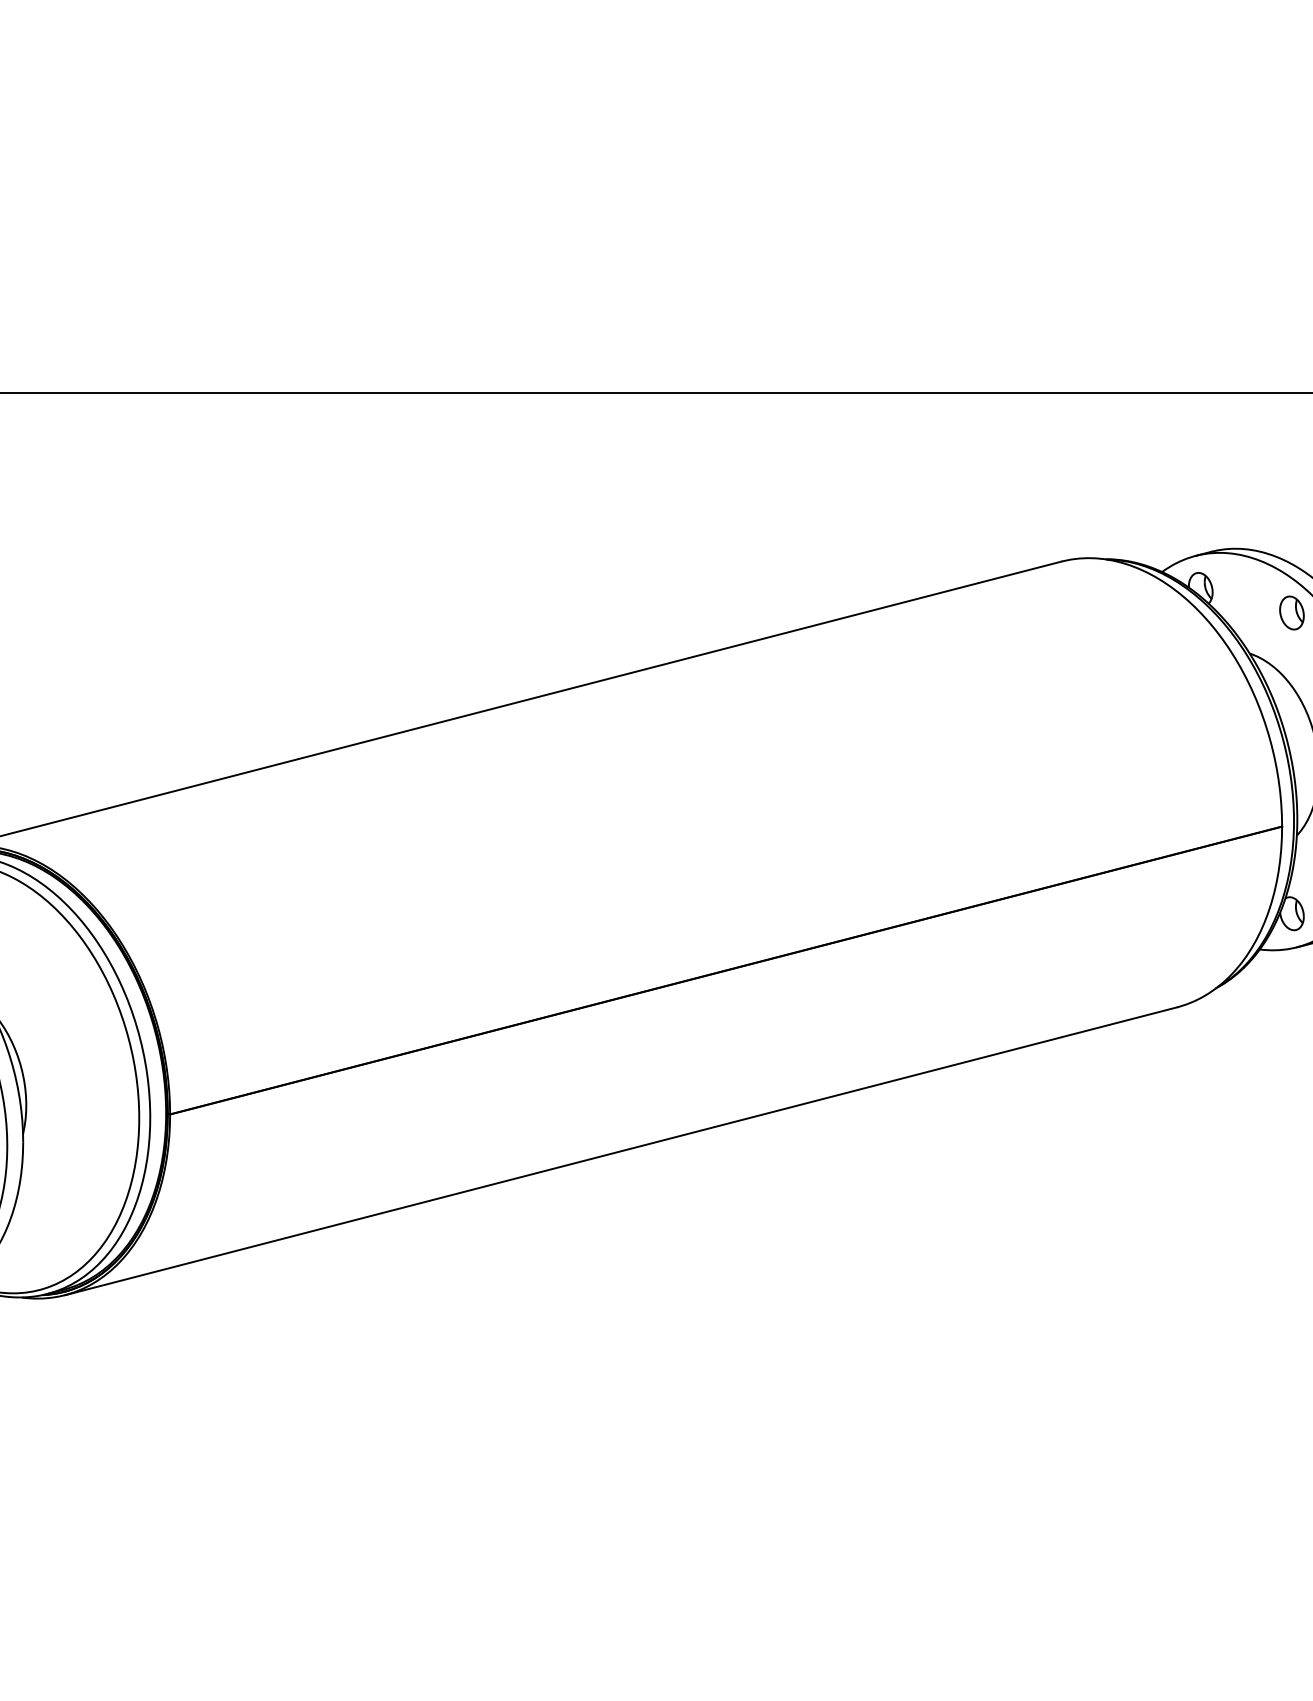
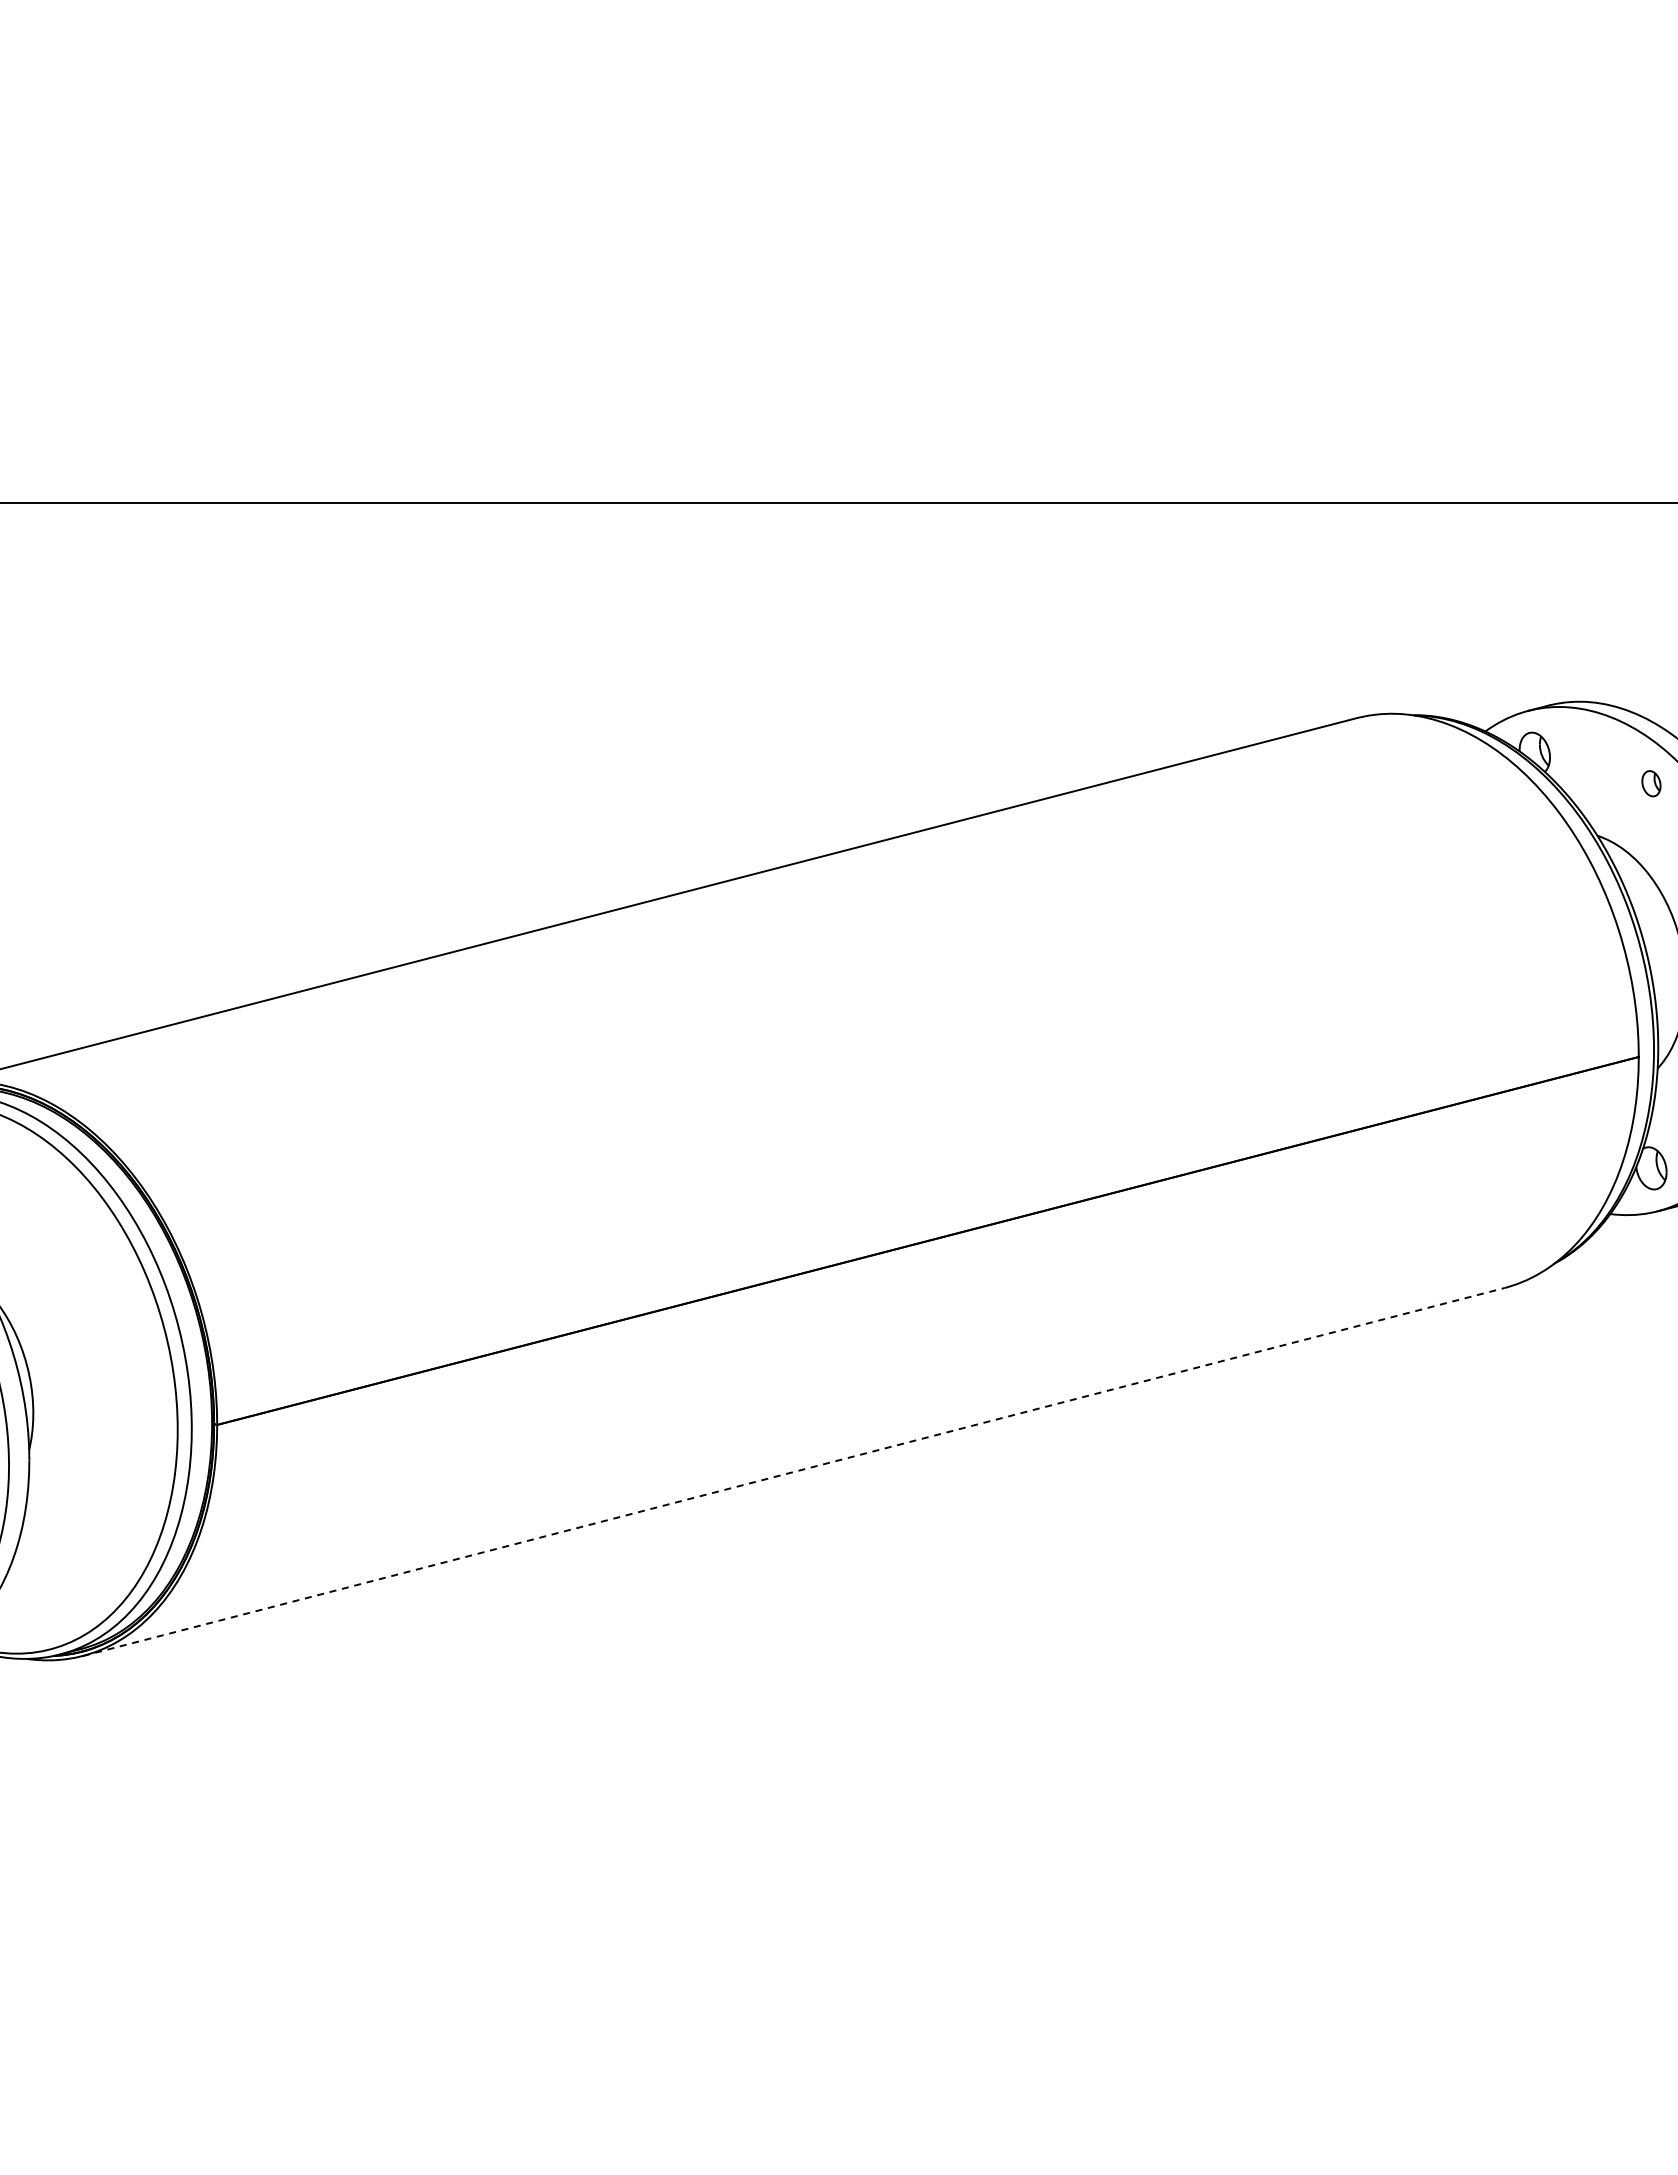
part: (1292, 612) -> (1651, 783), size x0.6
line: (621, 1150) -> (794, 1471), solid -> dashed

